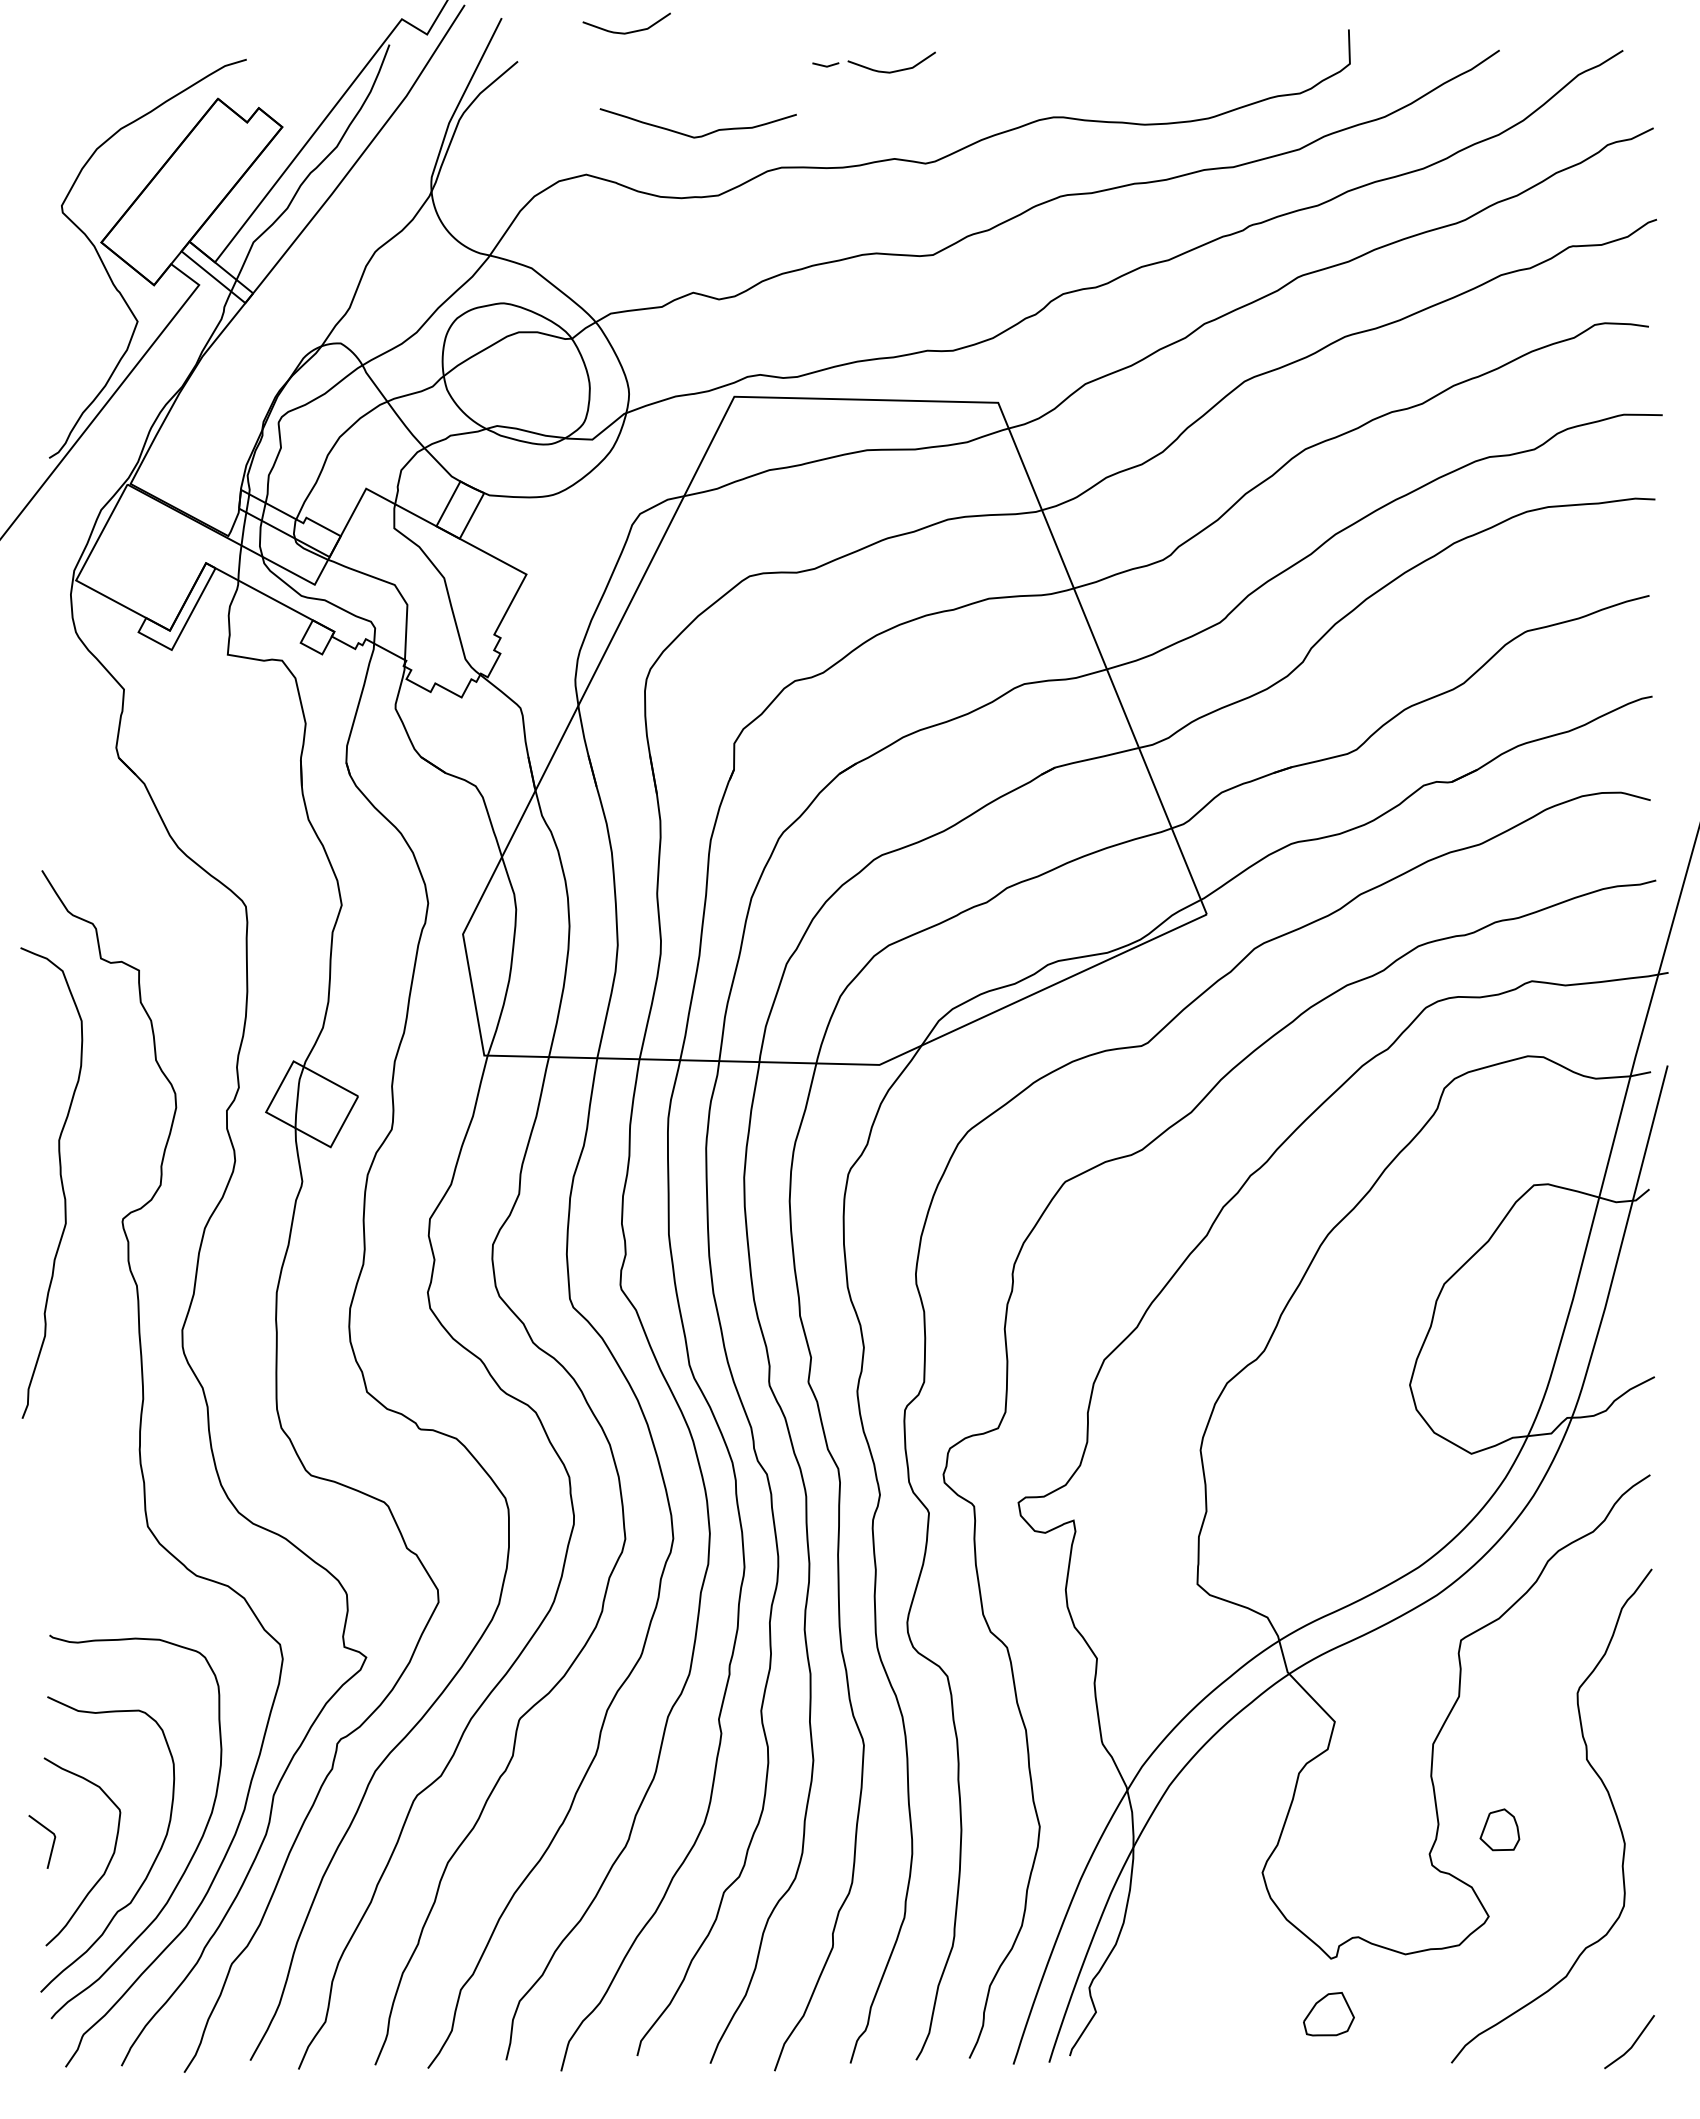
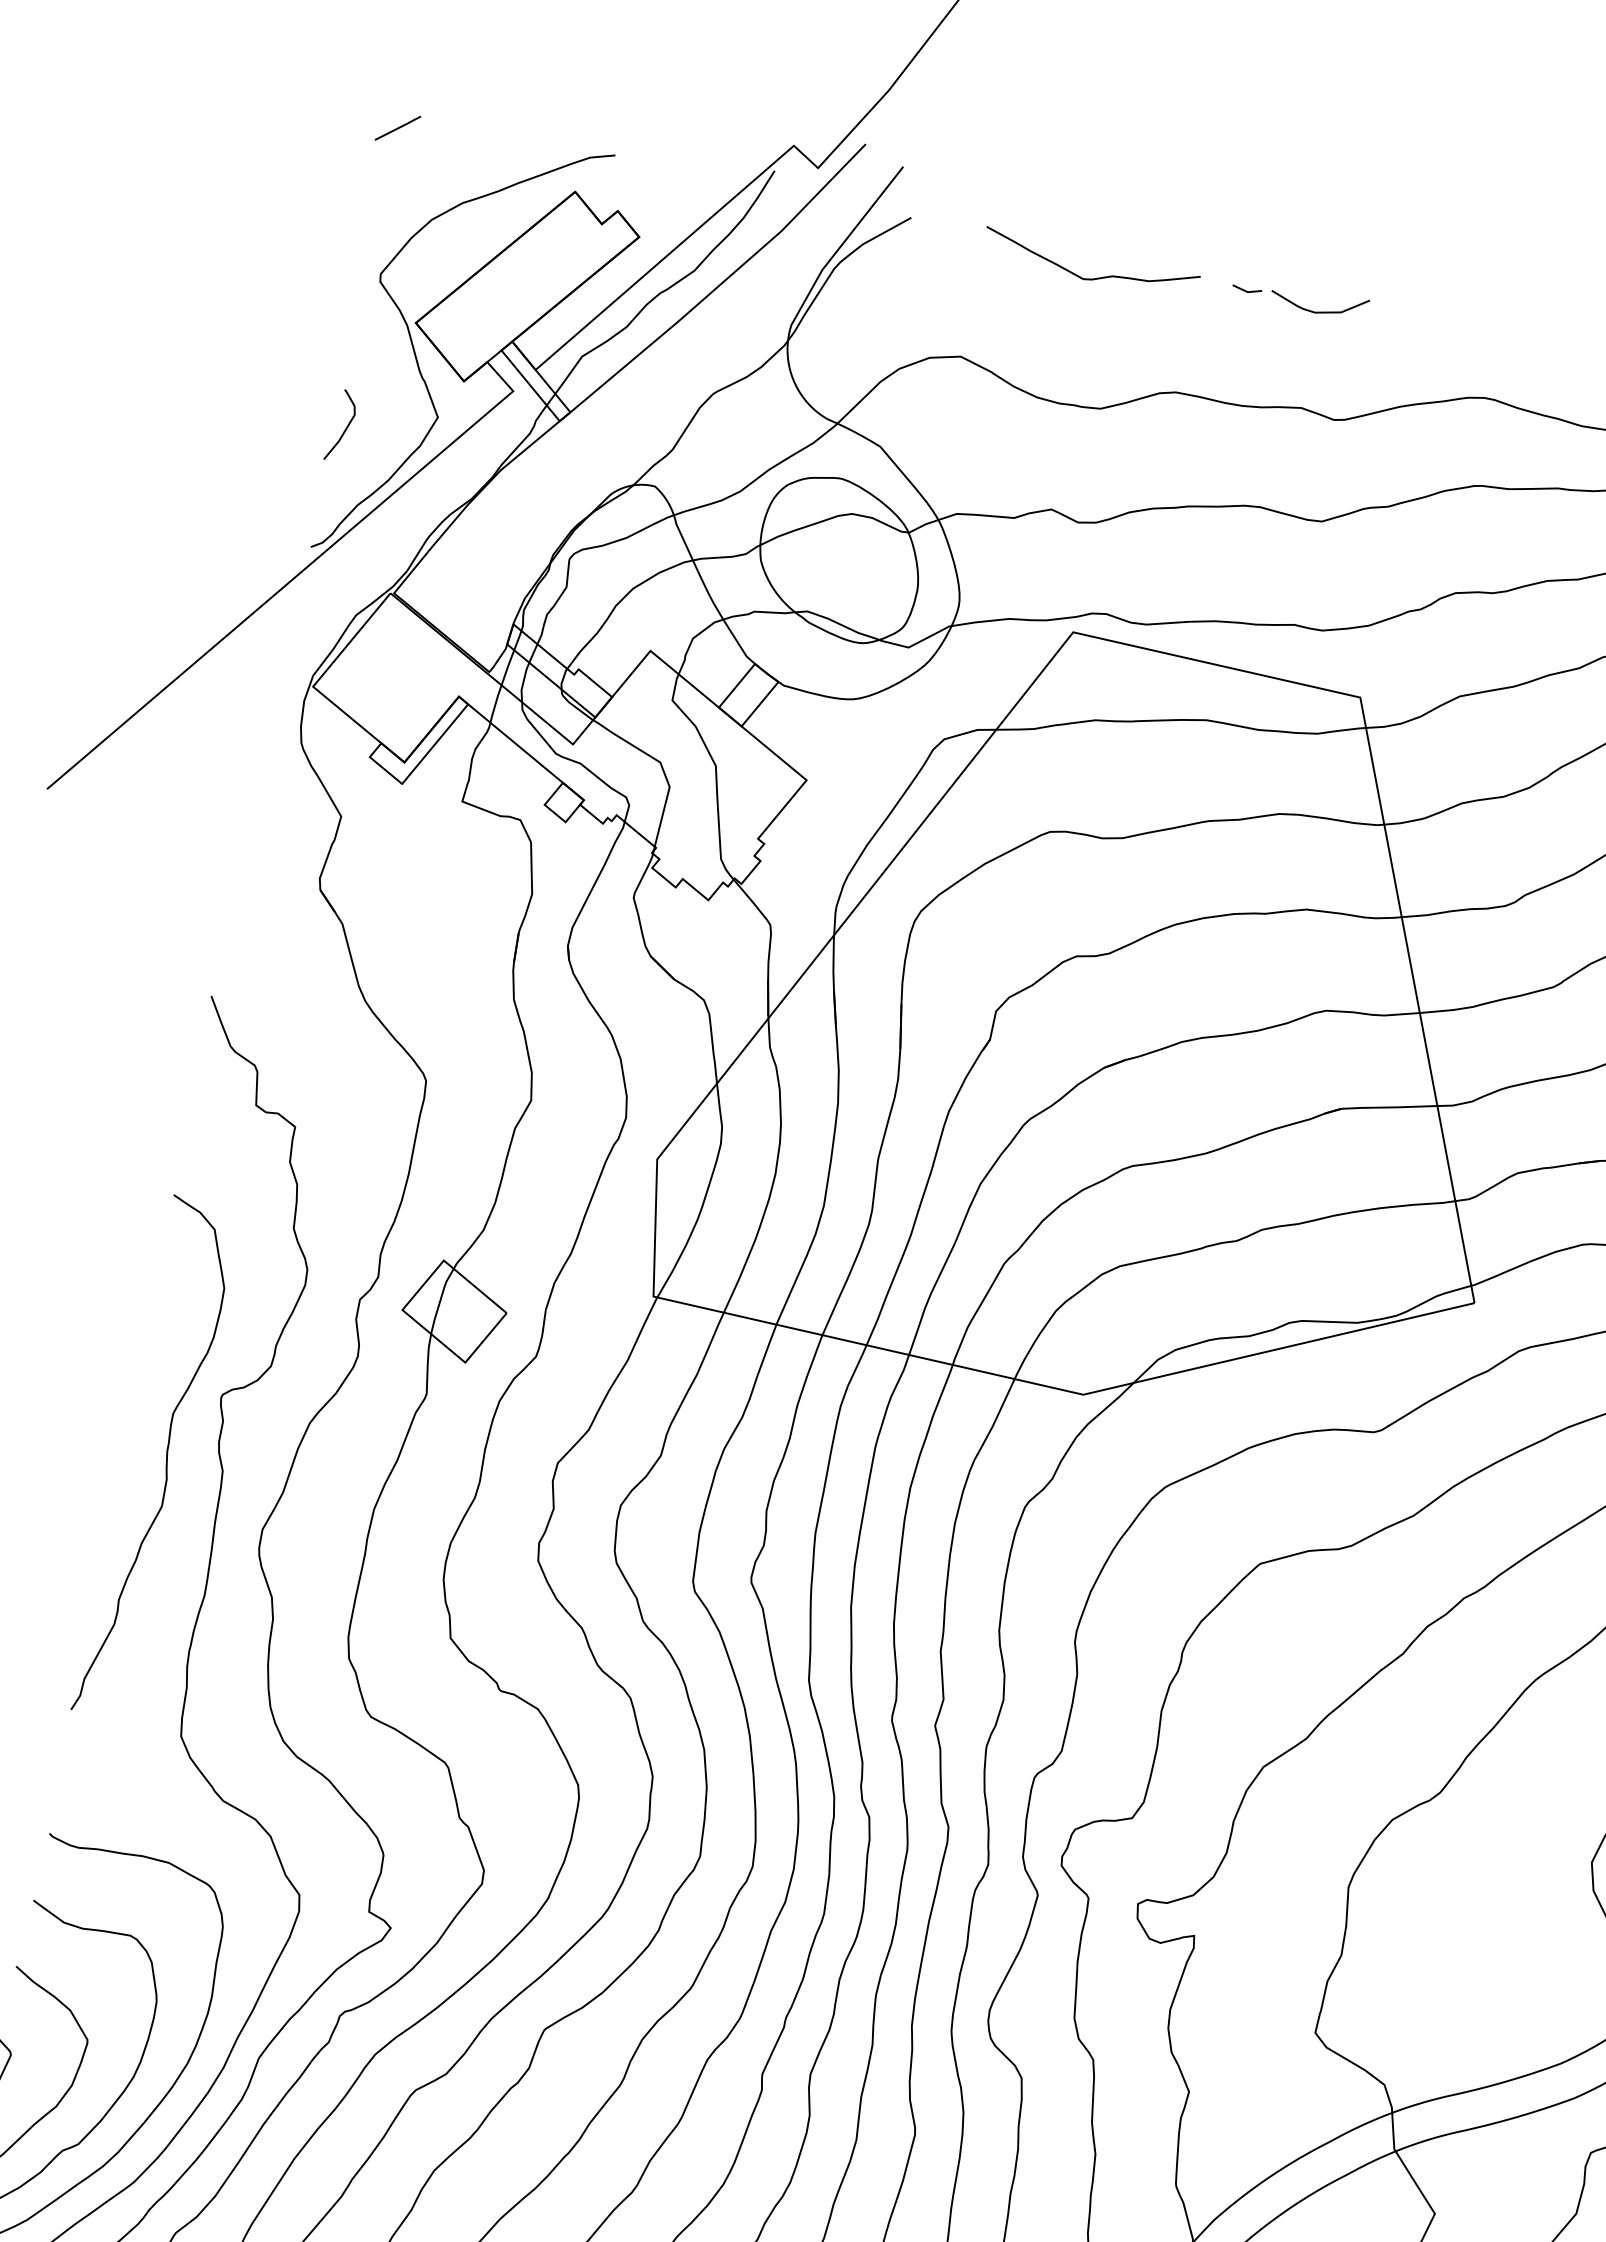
curve: (629, 31) -> (1039, 209), removed
line: (50, 74) -> (397, 128), added
curve: (700, 135) -> (1090, 278), moved
curve: (58, 346) -> (345, 427), added
curve: (60, 1180) -> (165, 1457), moved

